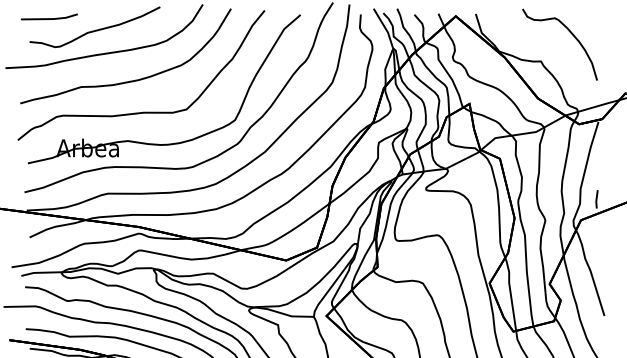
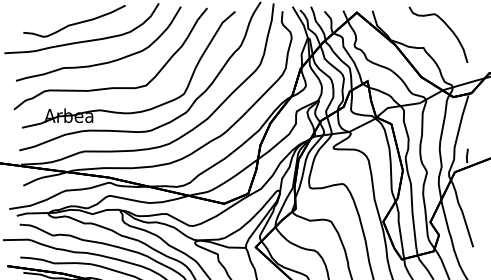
part: (49, 16) -> (38, 12), removed

